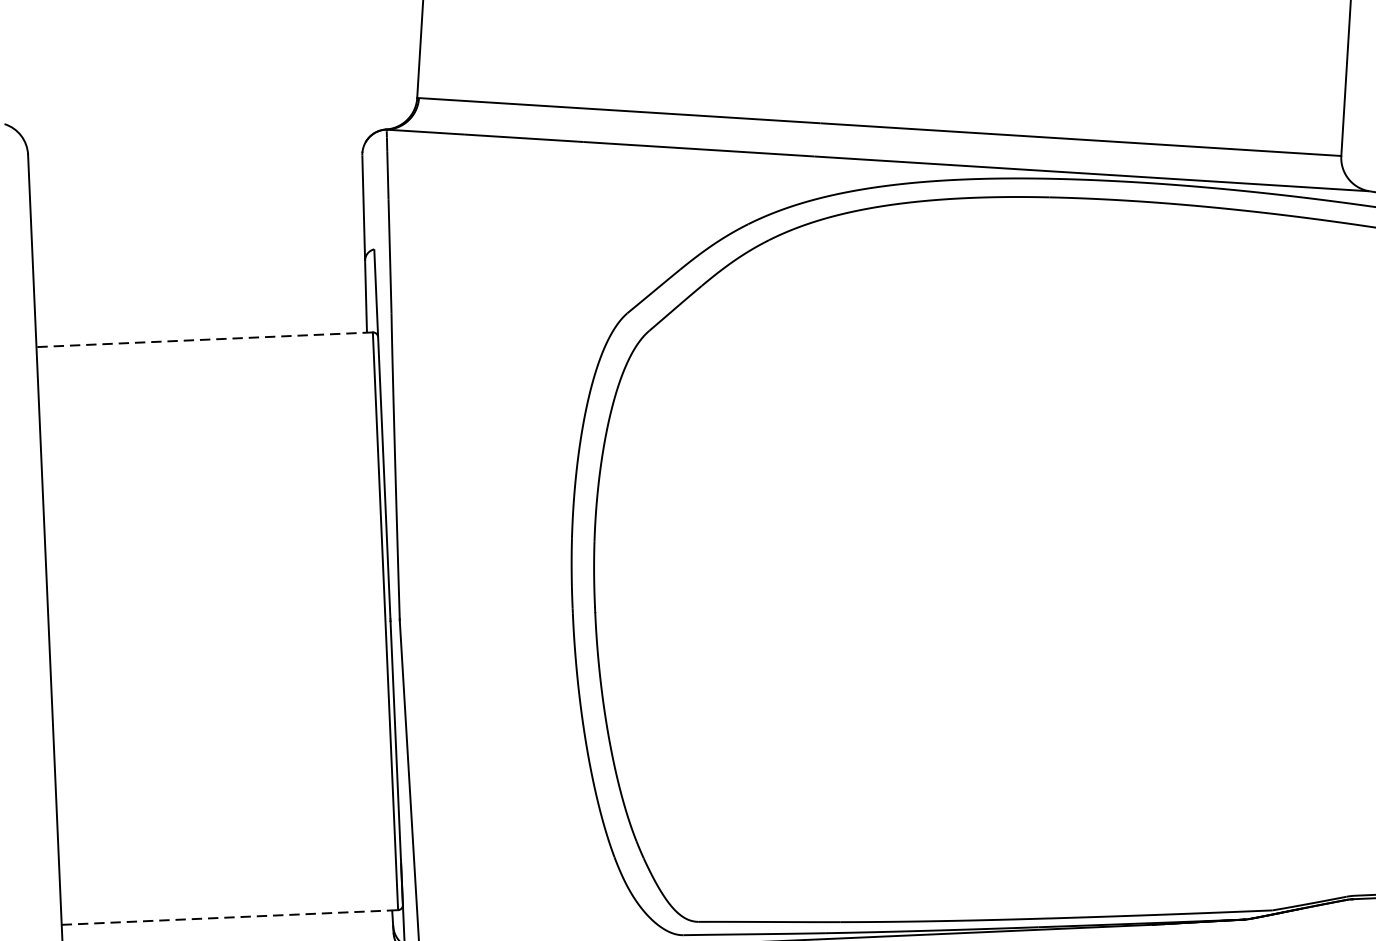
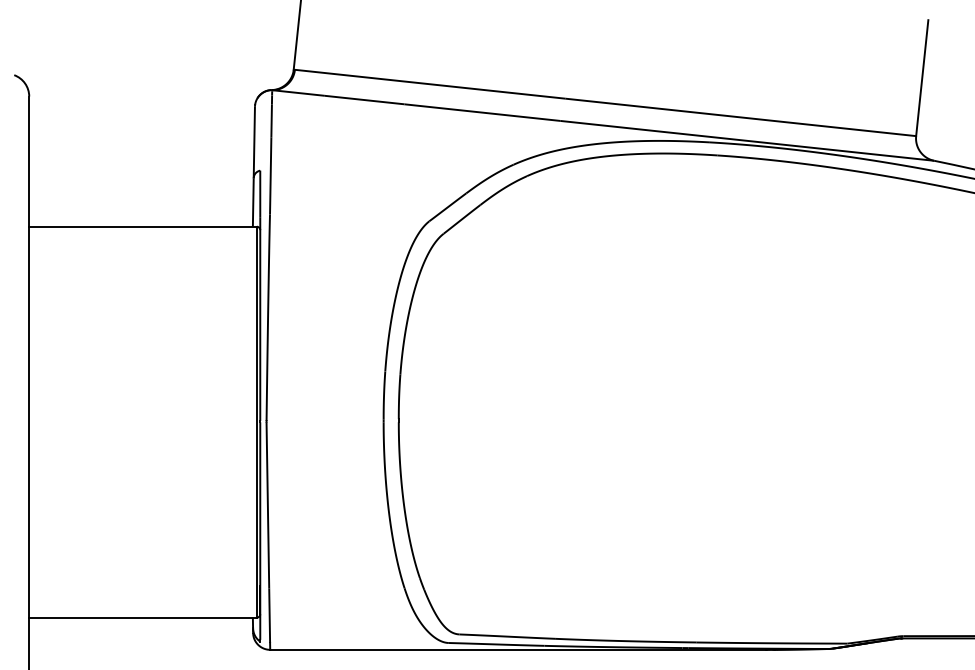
line: (205, 339) -> (143, 226), dashed -> solid
line: (230, 917) -> (143, 617), dashed -> solid

